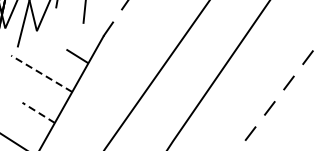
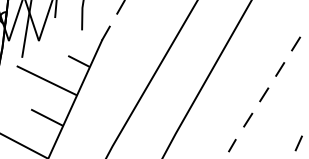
line: (41, 73) -> (46, 80), dashed -> solid
line: (37, 112) -> (46, 117), dashed -> solid

